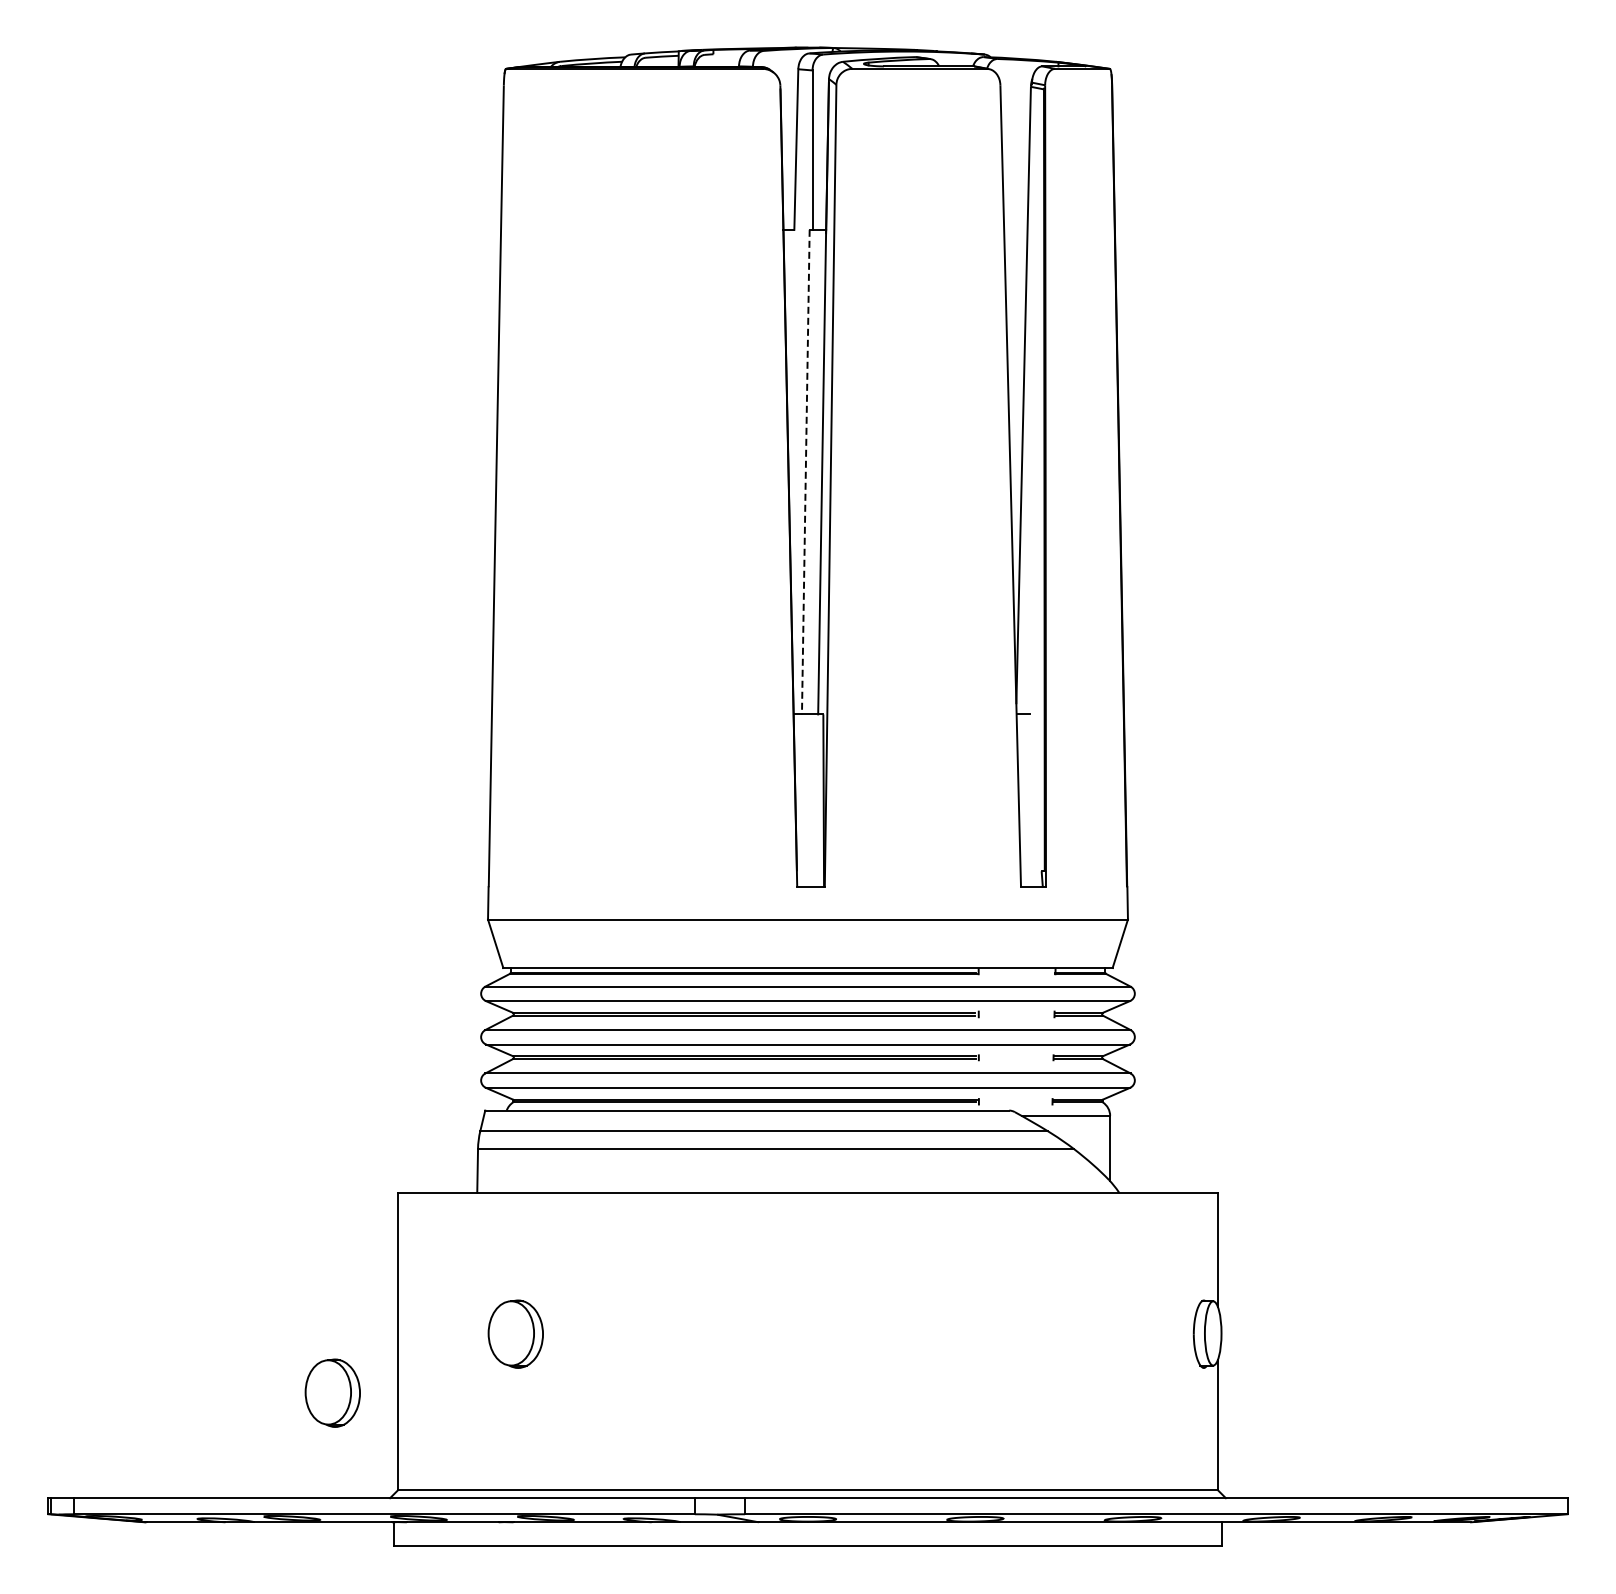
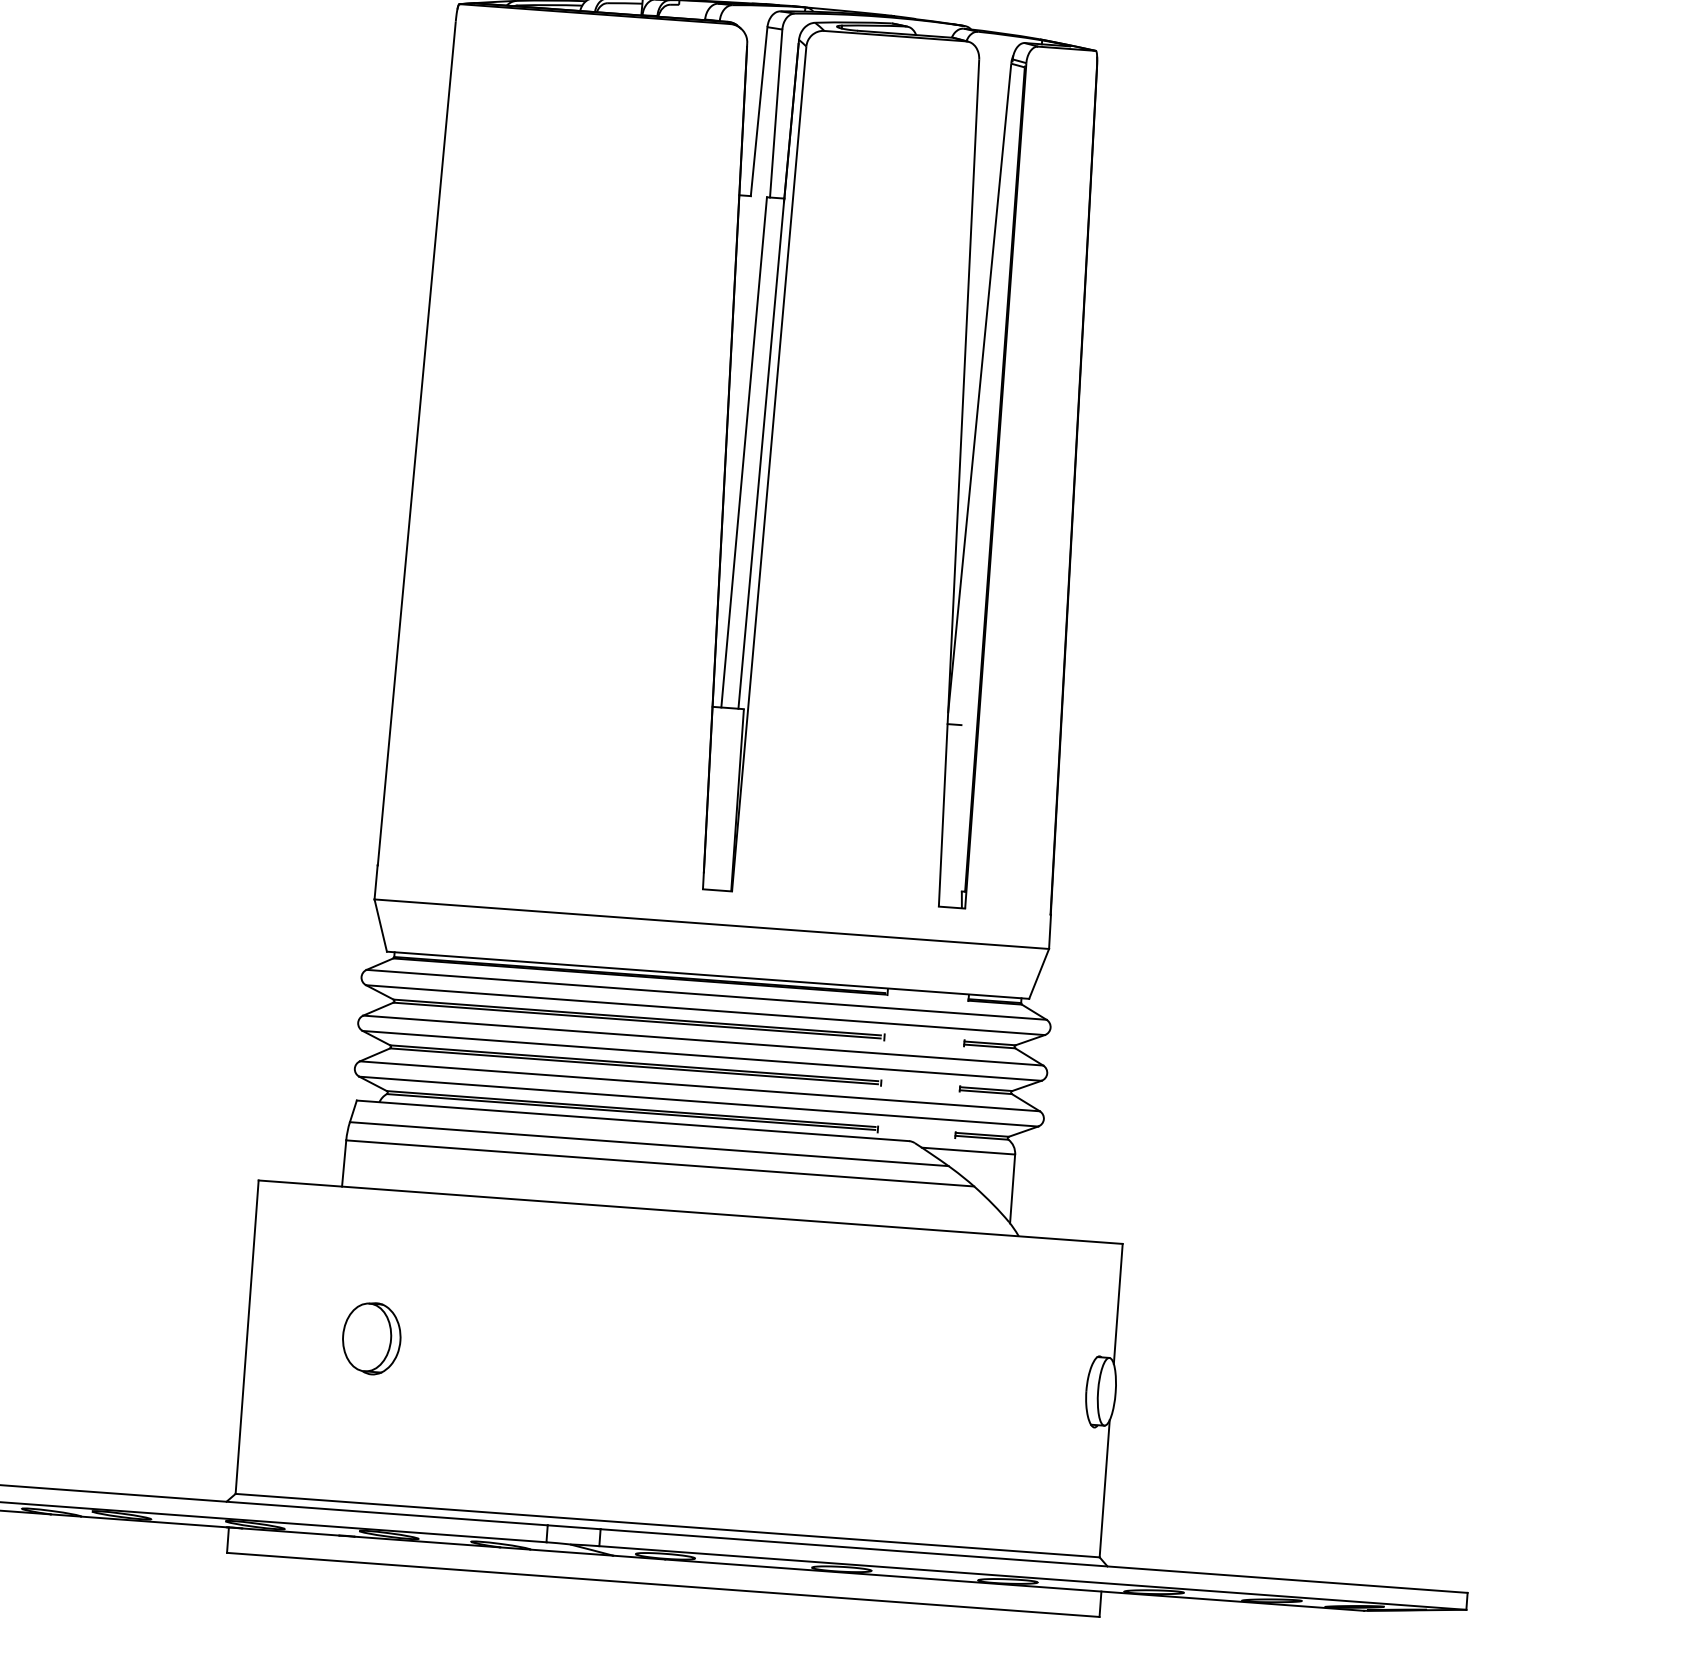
line: (805, 472) -> (743, 452), dashed -> solid
part: (332, 1392) -> (174, 1385), removed

